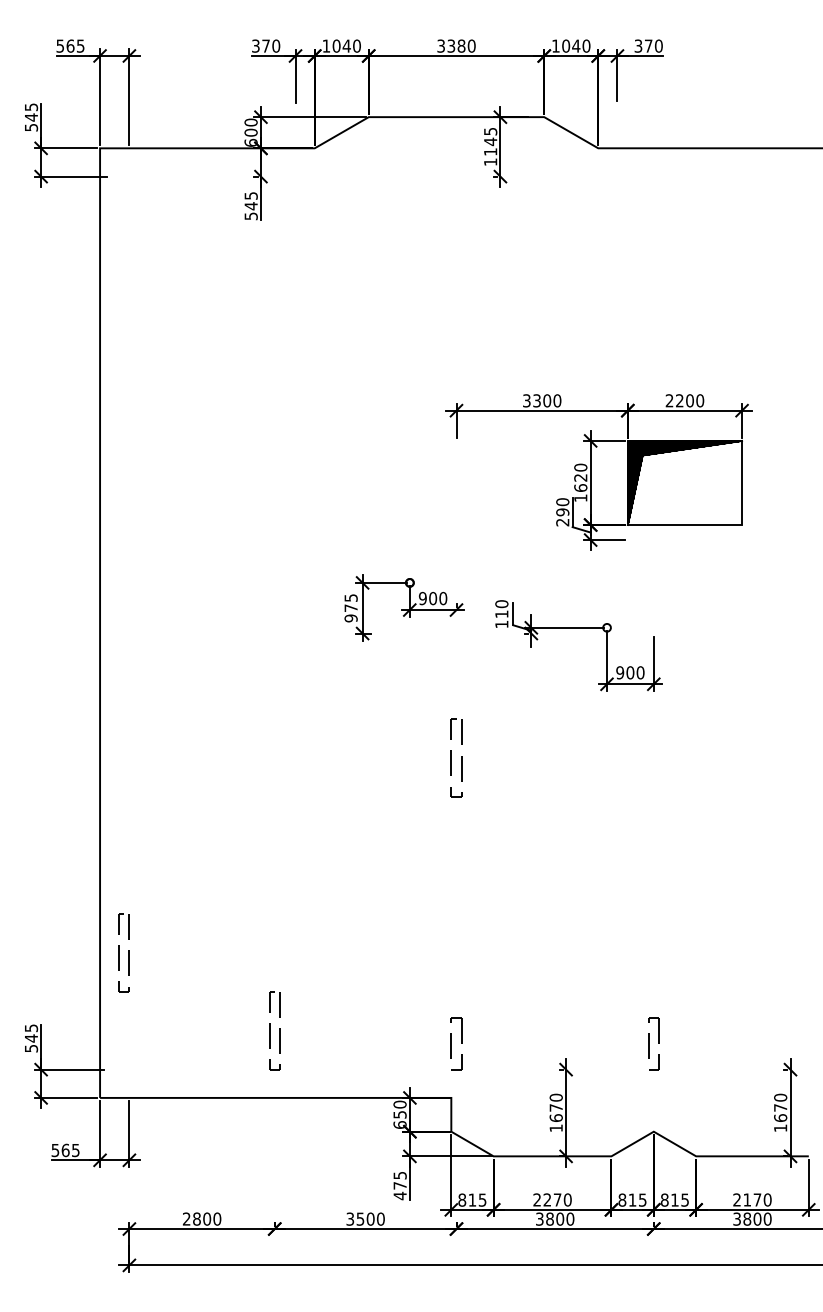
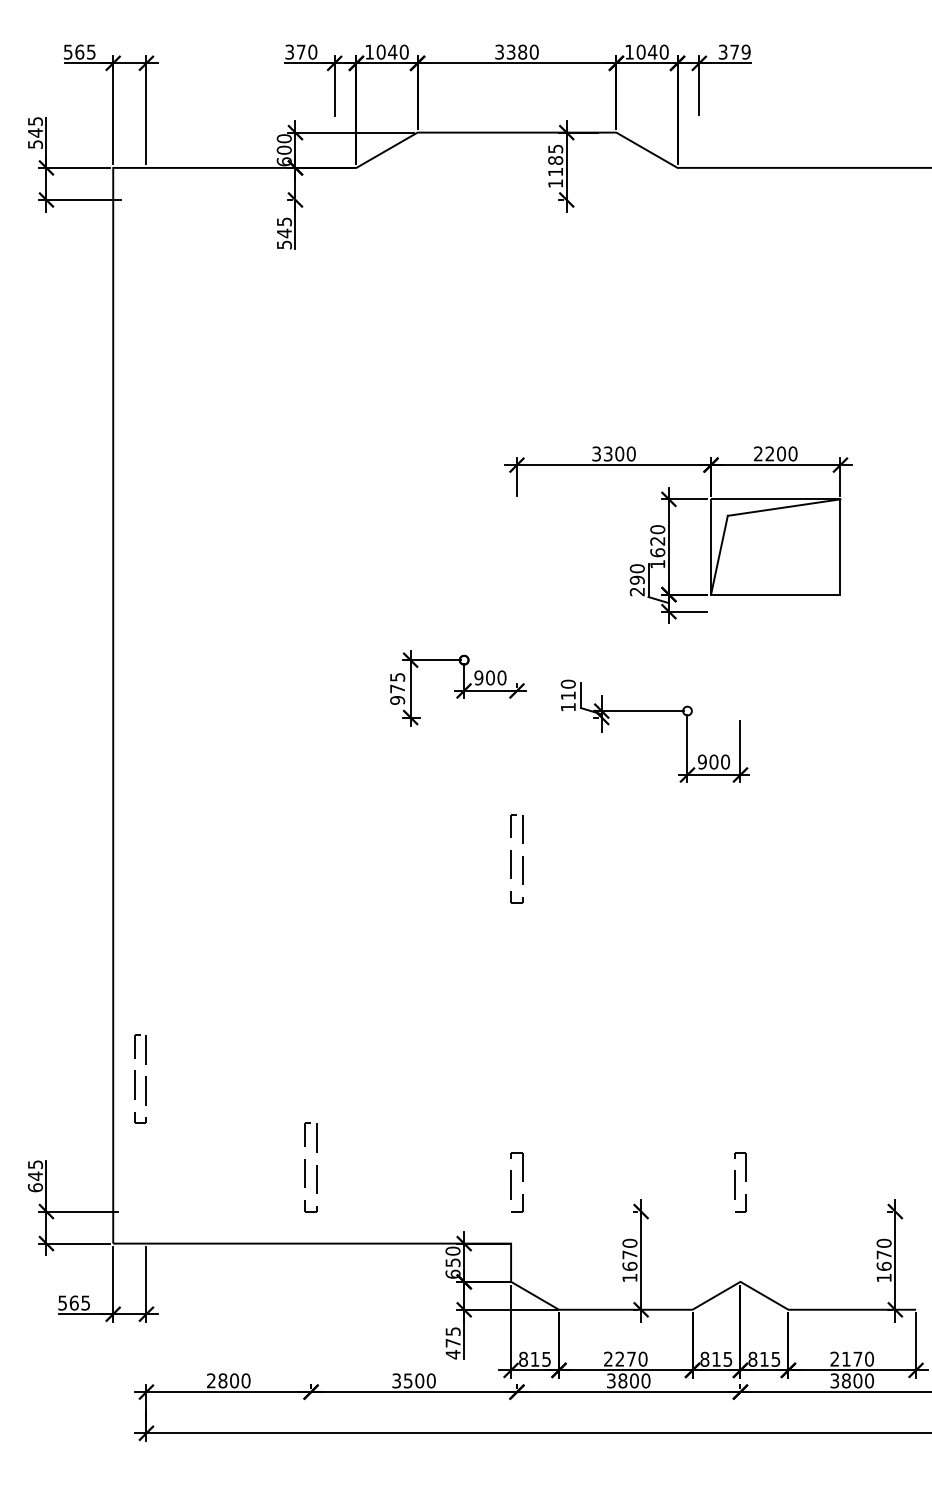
text: (658, 46) -> (745, 52), 370 -> 379
text: (490, 141) -> (555, 160), 1145 -> 1185
hatch: (684, 482) -> (775, 546), removed
text: (30, 1048) -> (34, 1187), 545 -> 645

